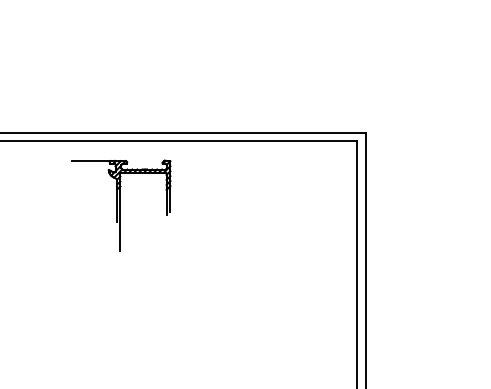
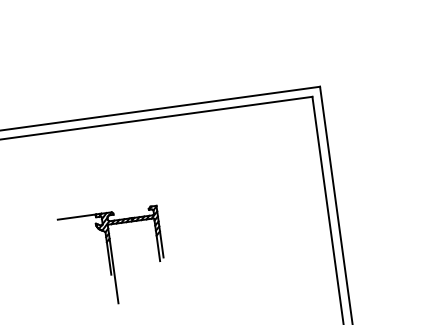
part: (121, 205) -> (113, 257), moved

